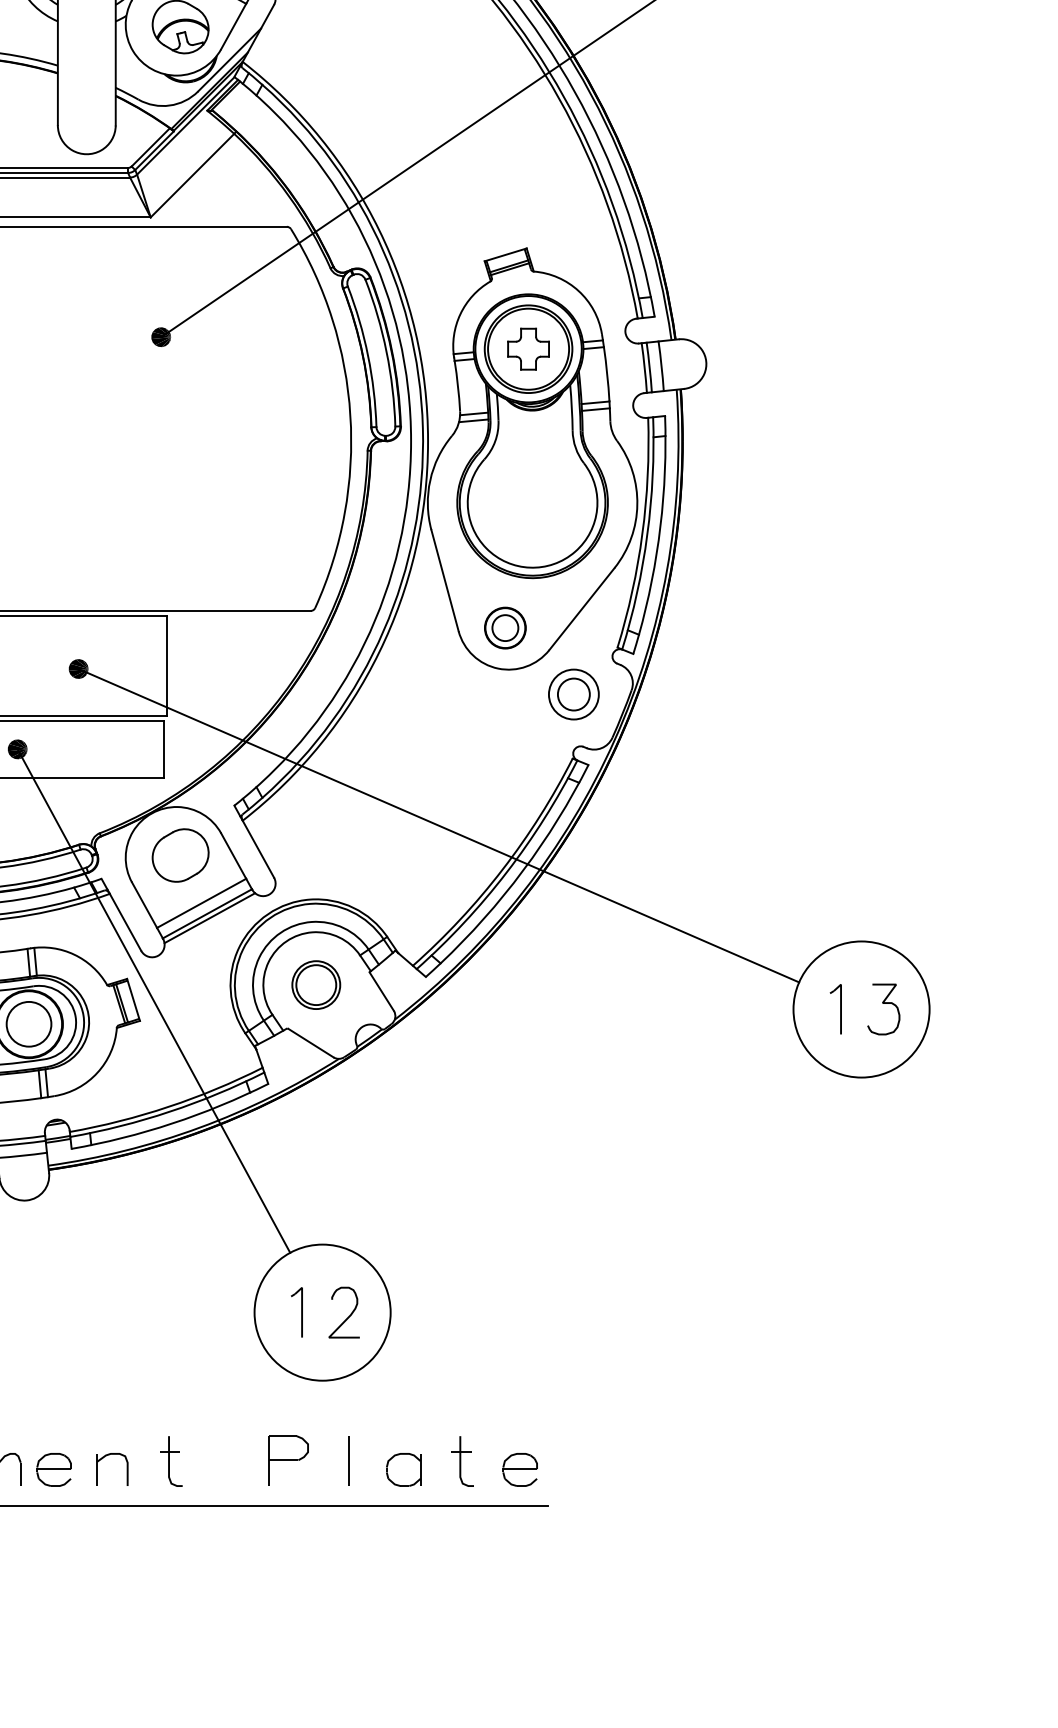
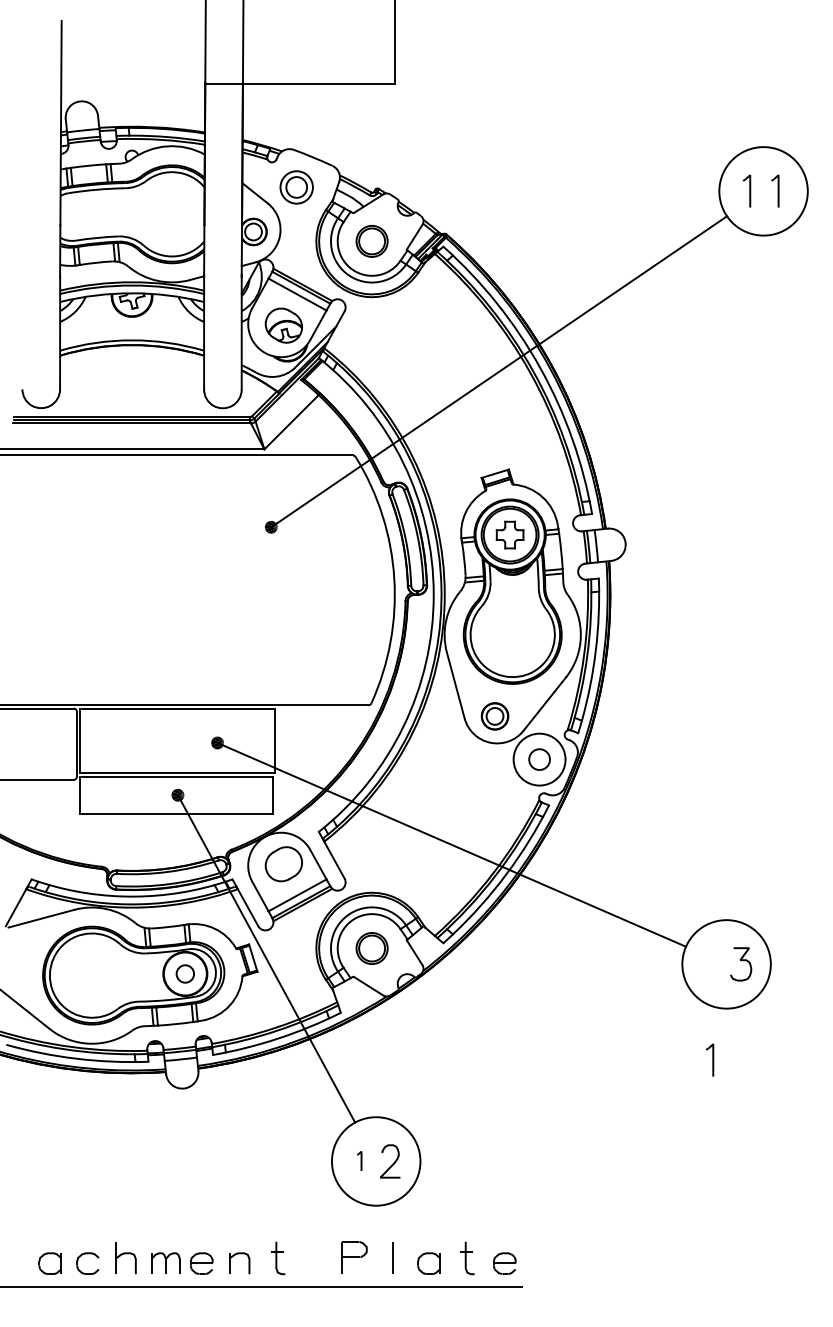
circle: (573, 694) -> (539, 759), size x1.6
part: (835, 1008) -> (709, 1059), moved
circle: (27, 1023) -> (184, 973), size x0.6
part: (296, 1311) -> (359, 1160), size x0.6

